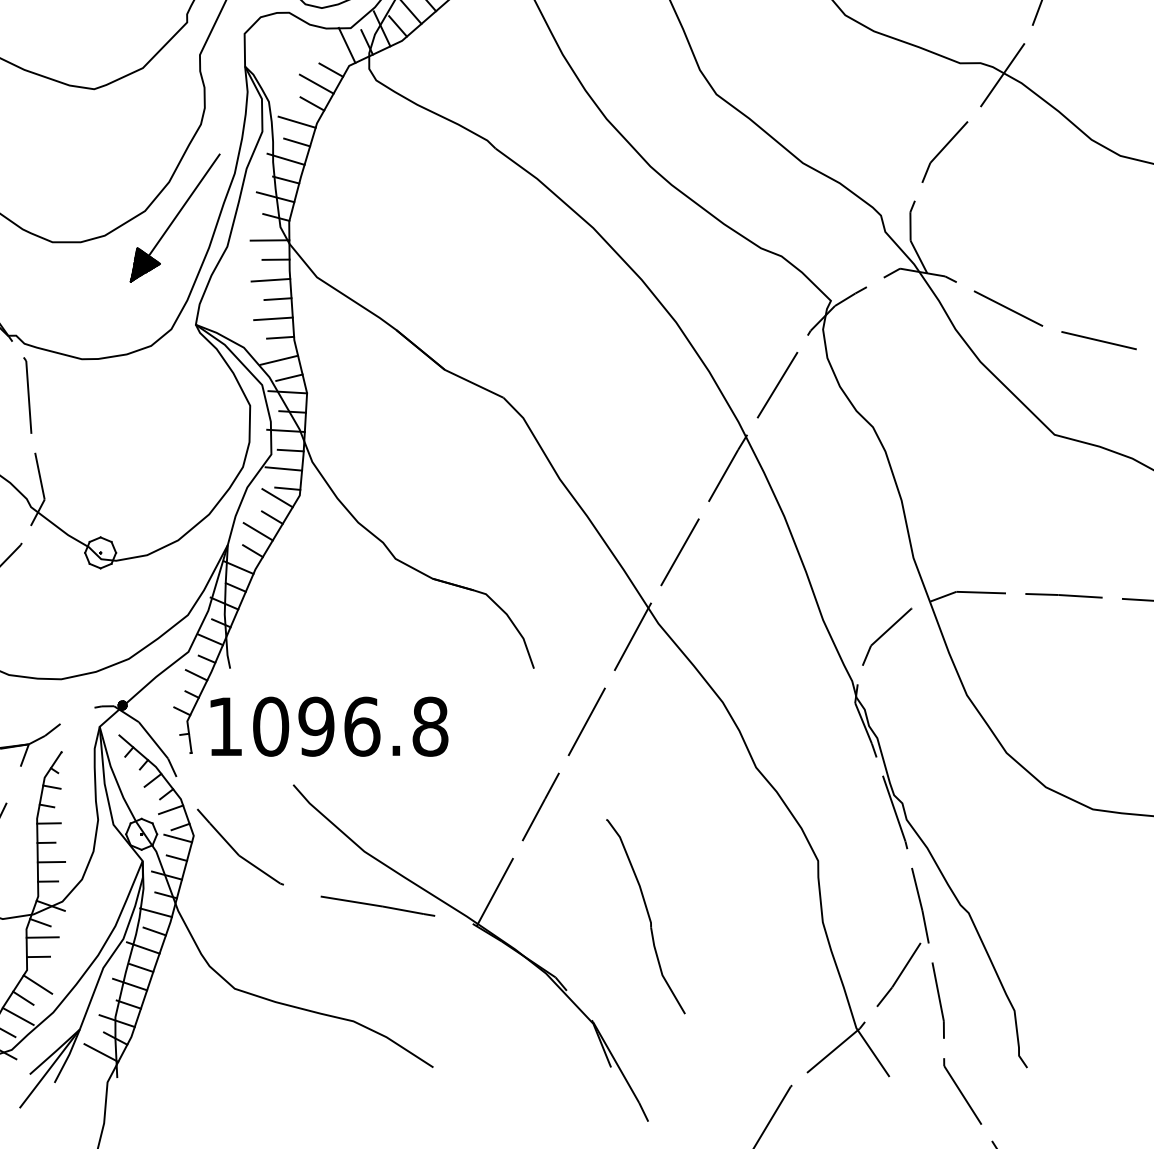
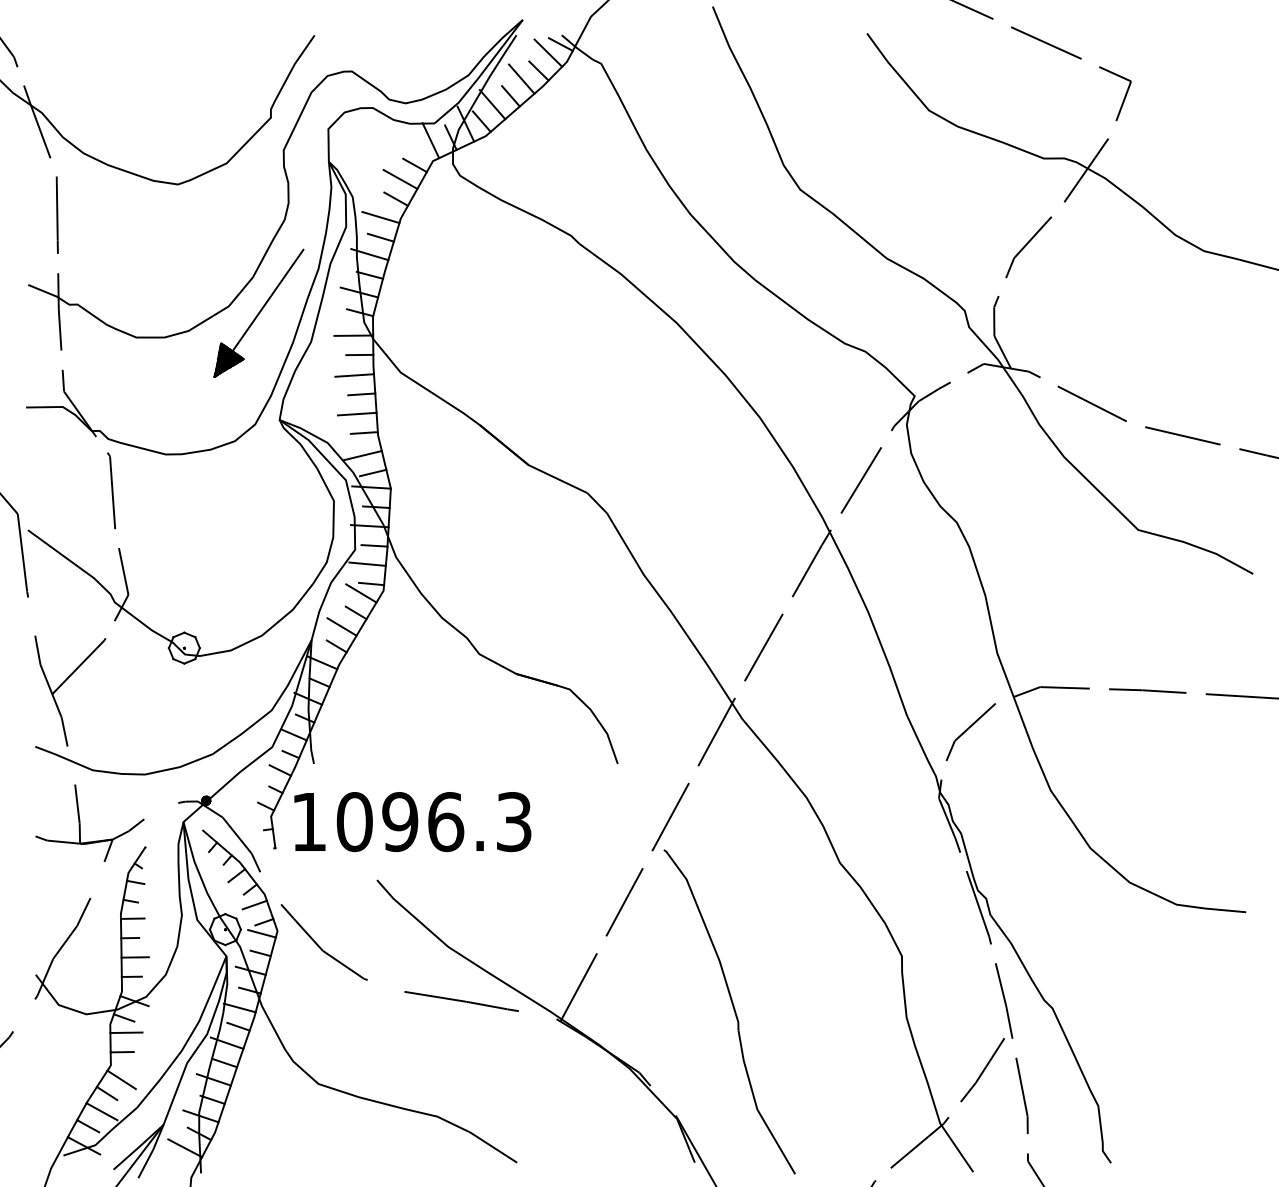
text: (430, 727) -> (514, 822), 1096.8 -> 1096.3
part: (645, 916) -> (729, 1011), size x1.67

